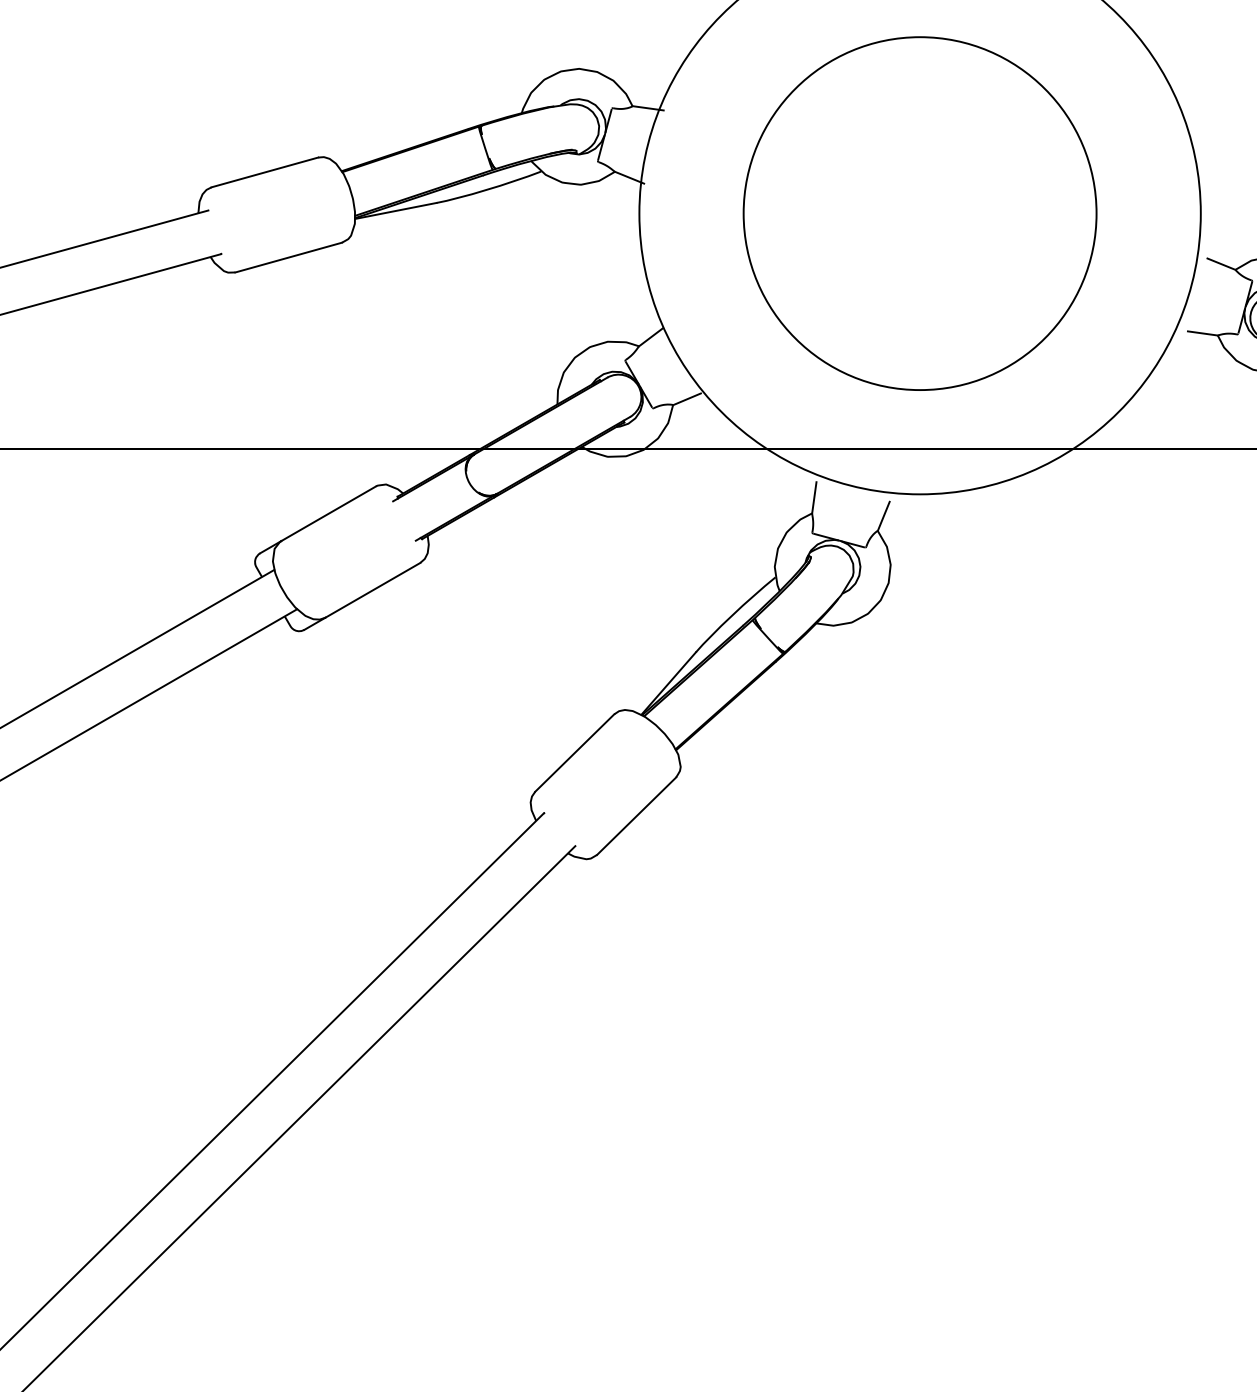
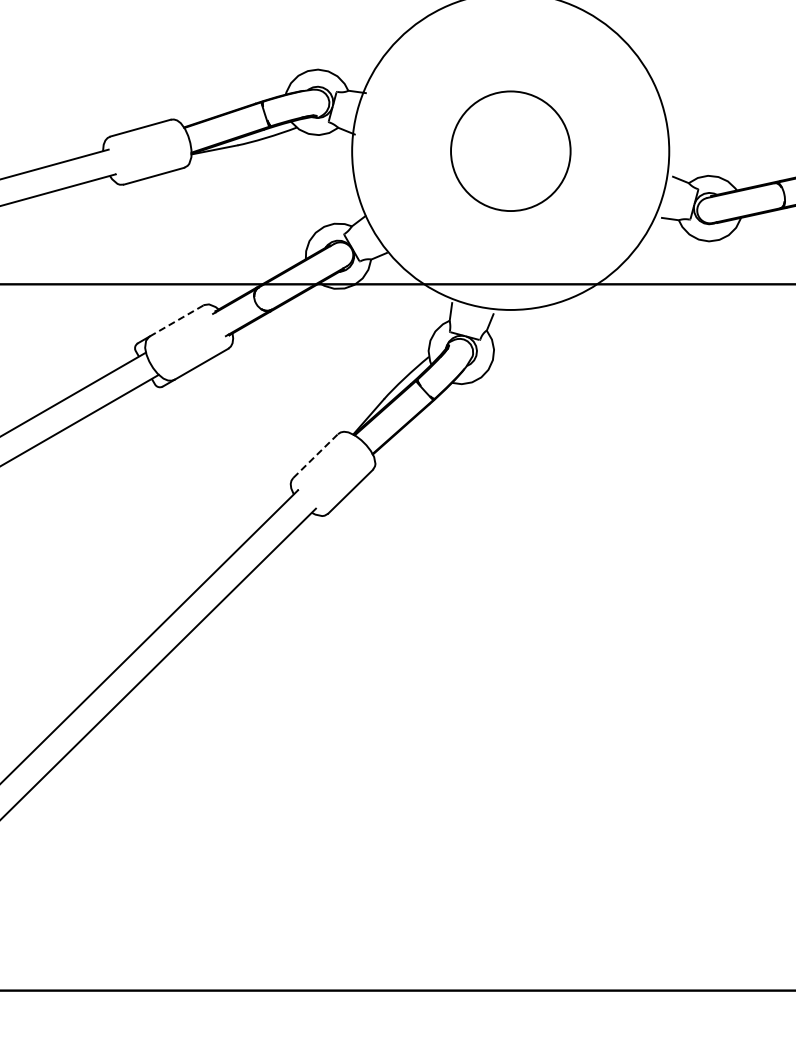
circle: (919, 212) -> (510, 150), size x0.6
line: (328, 512) -> (176, 320), solid -> dashed
line: (574, 751) -> (315, 455), solid -> dashed

